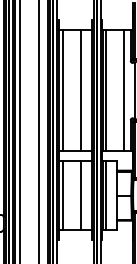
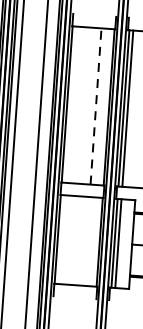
line: (63, 90) -> (72, 104), removed
line: (81, 90) -> (96, 106), solid -> dashed
line: (63, 195) -> (63, 239), removed
line: (81, 195) -> (86, 241), removed

